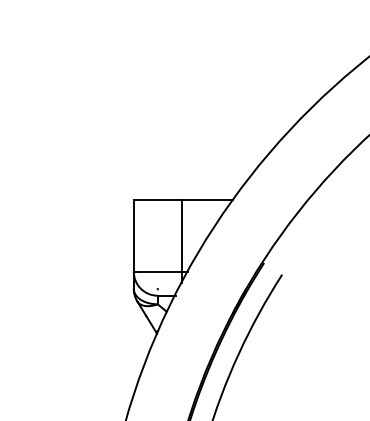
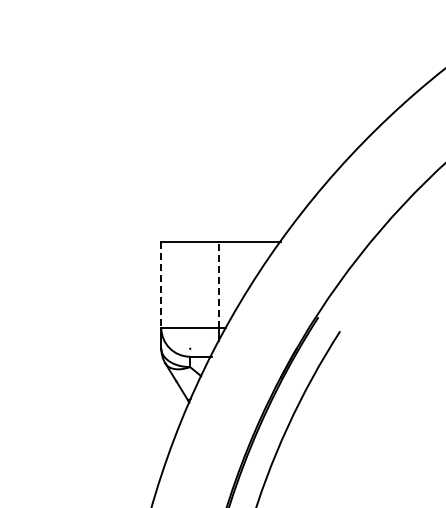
line: (181, 235) -> (218, 284), solid -> dashed
line: (133, 236) -> (161, 285), solid -> dashed

